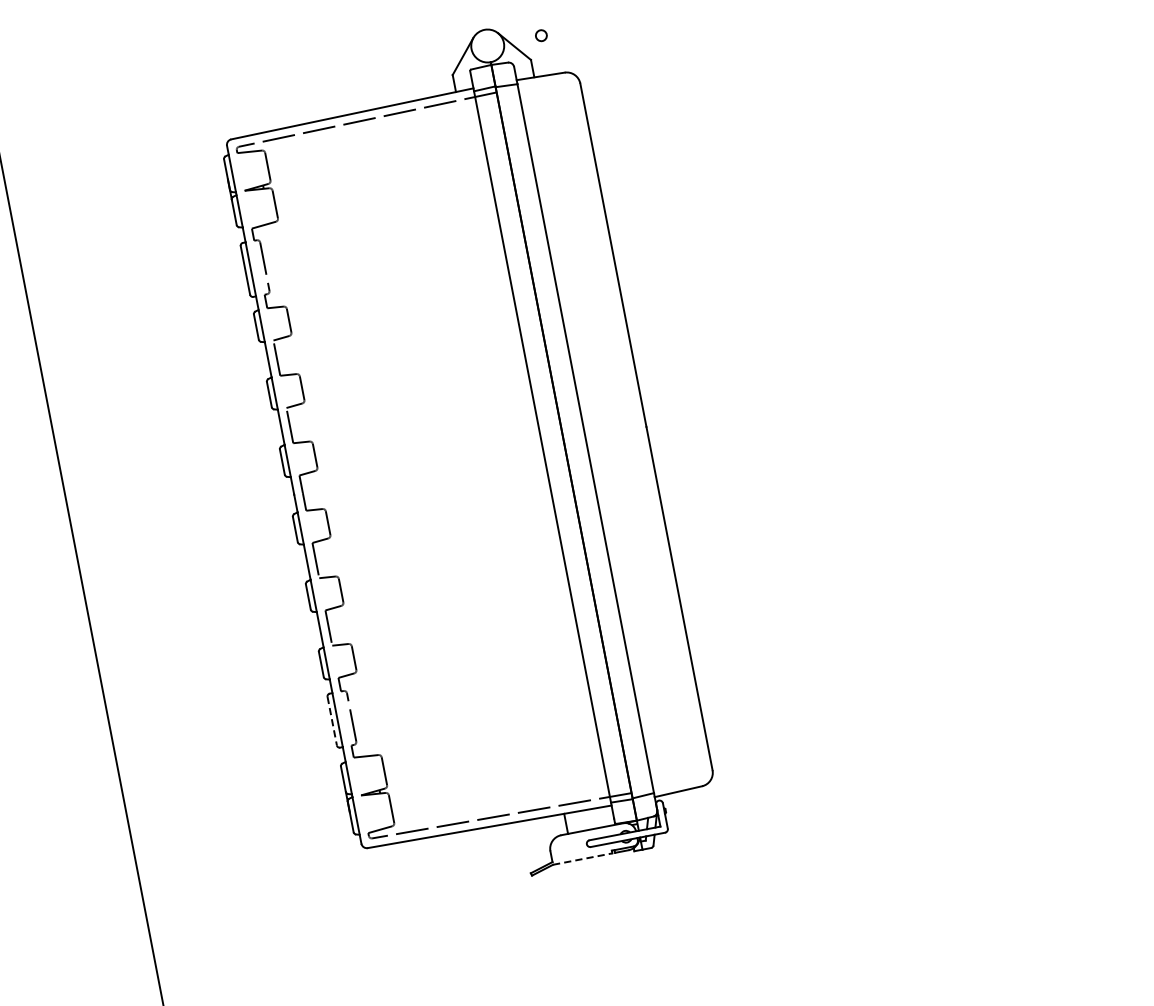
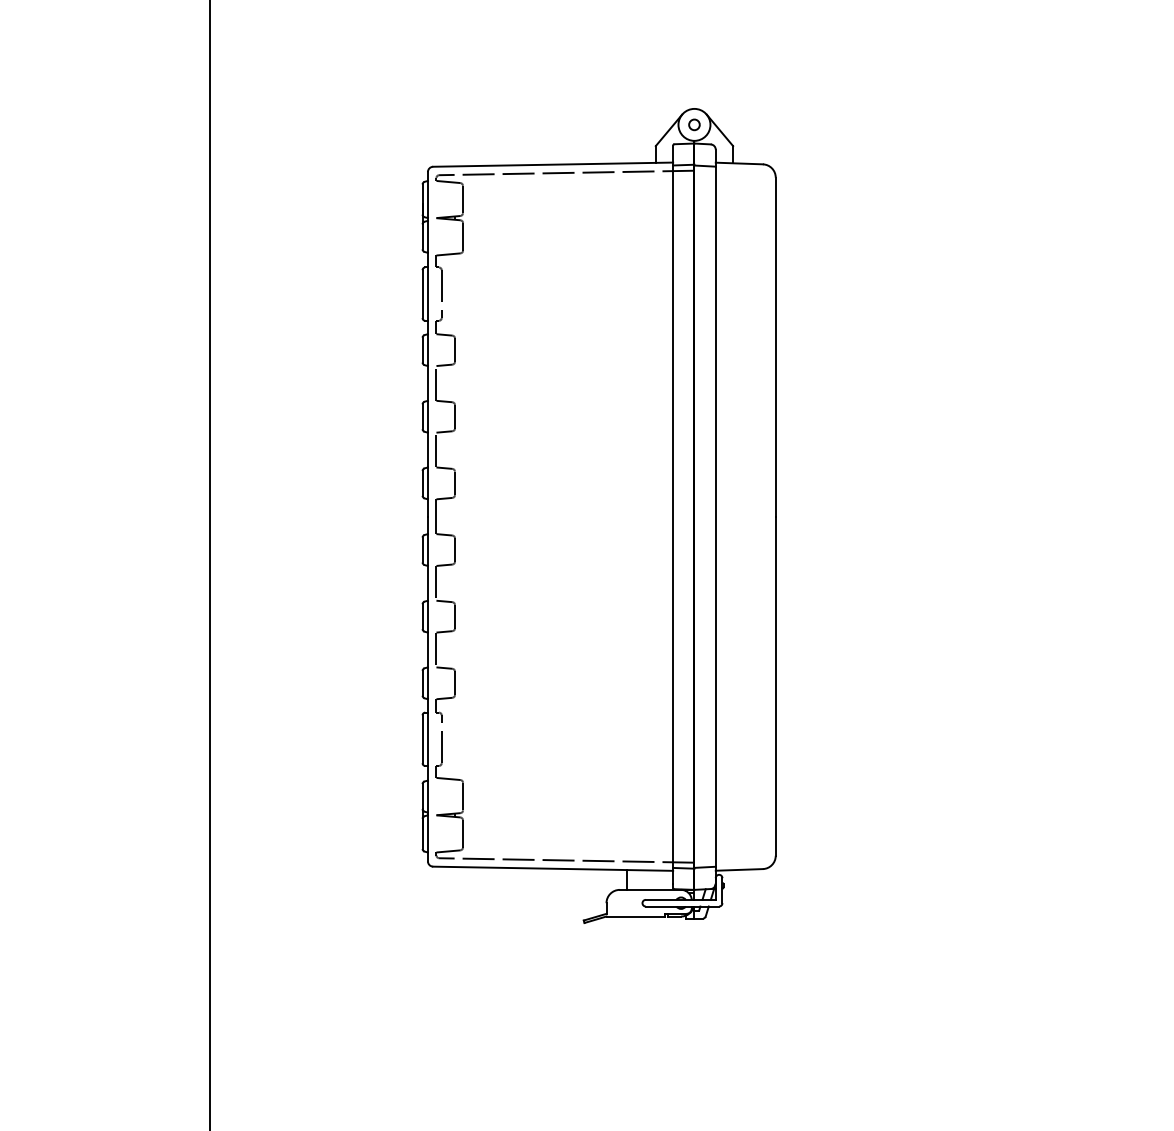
circle: (541, 35) -> (694, 124), moved
line: (332, 721) -> (422, 739), dashed -> solid
line: (583, 858) -> (636, 916), dashed -> solid

